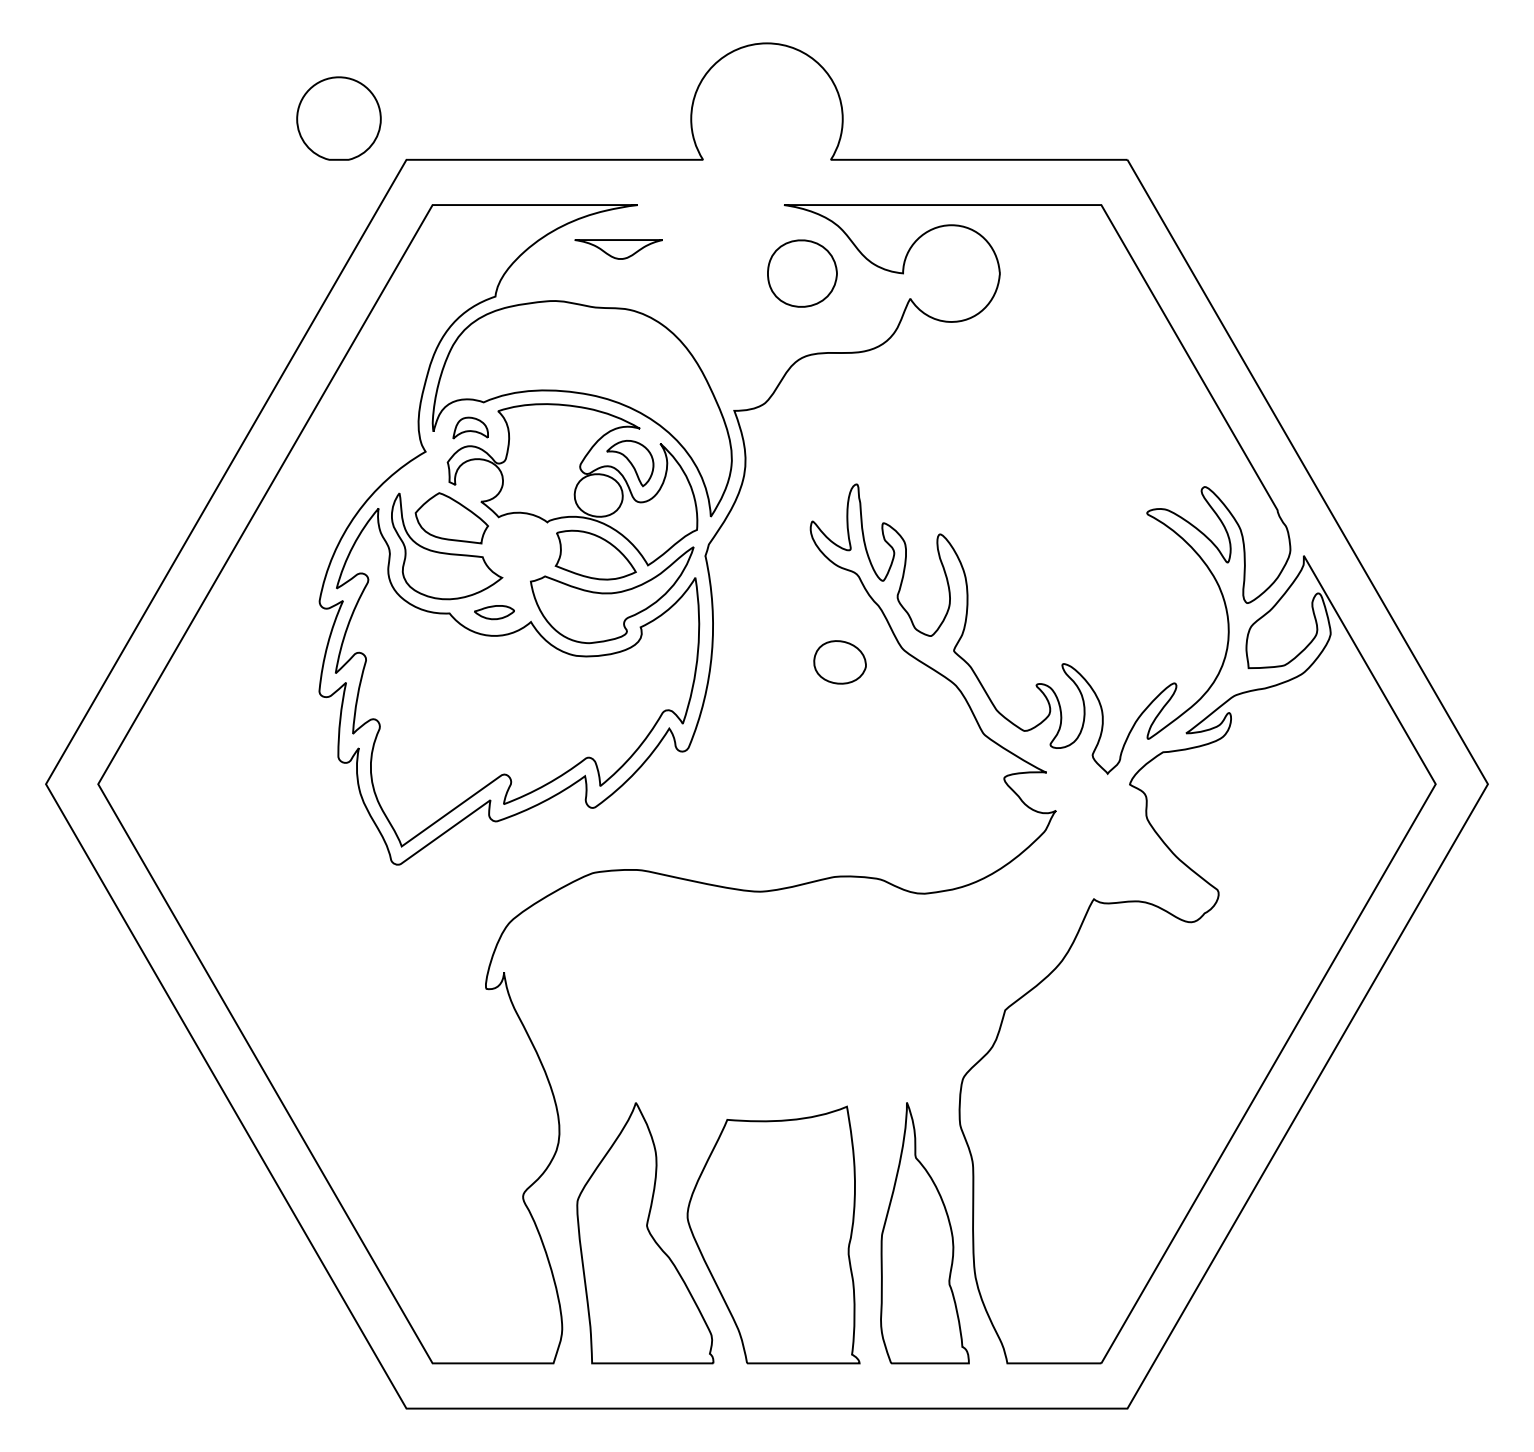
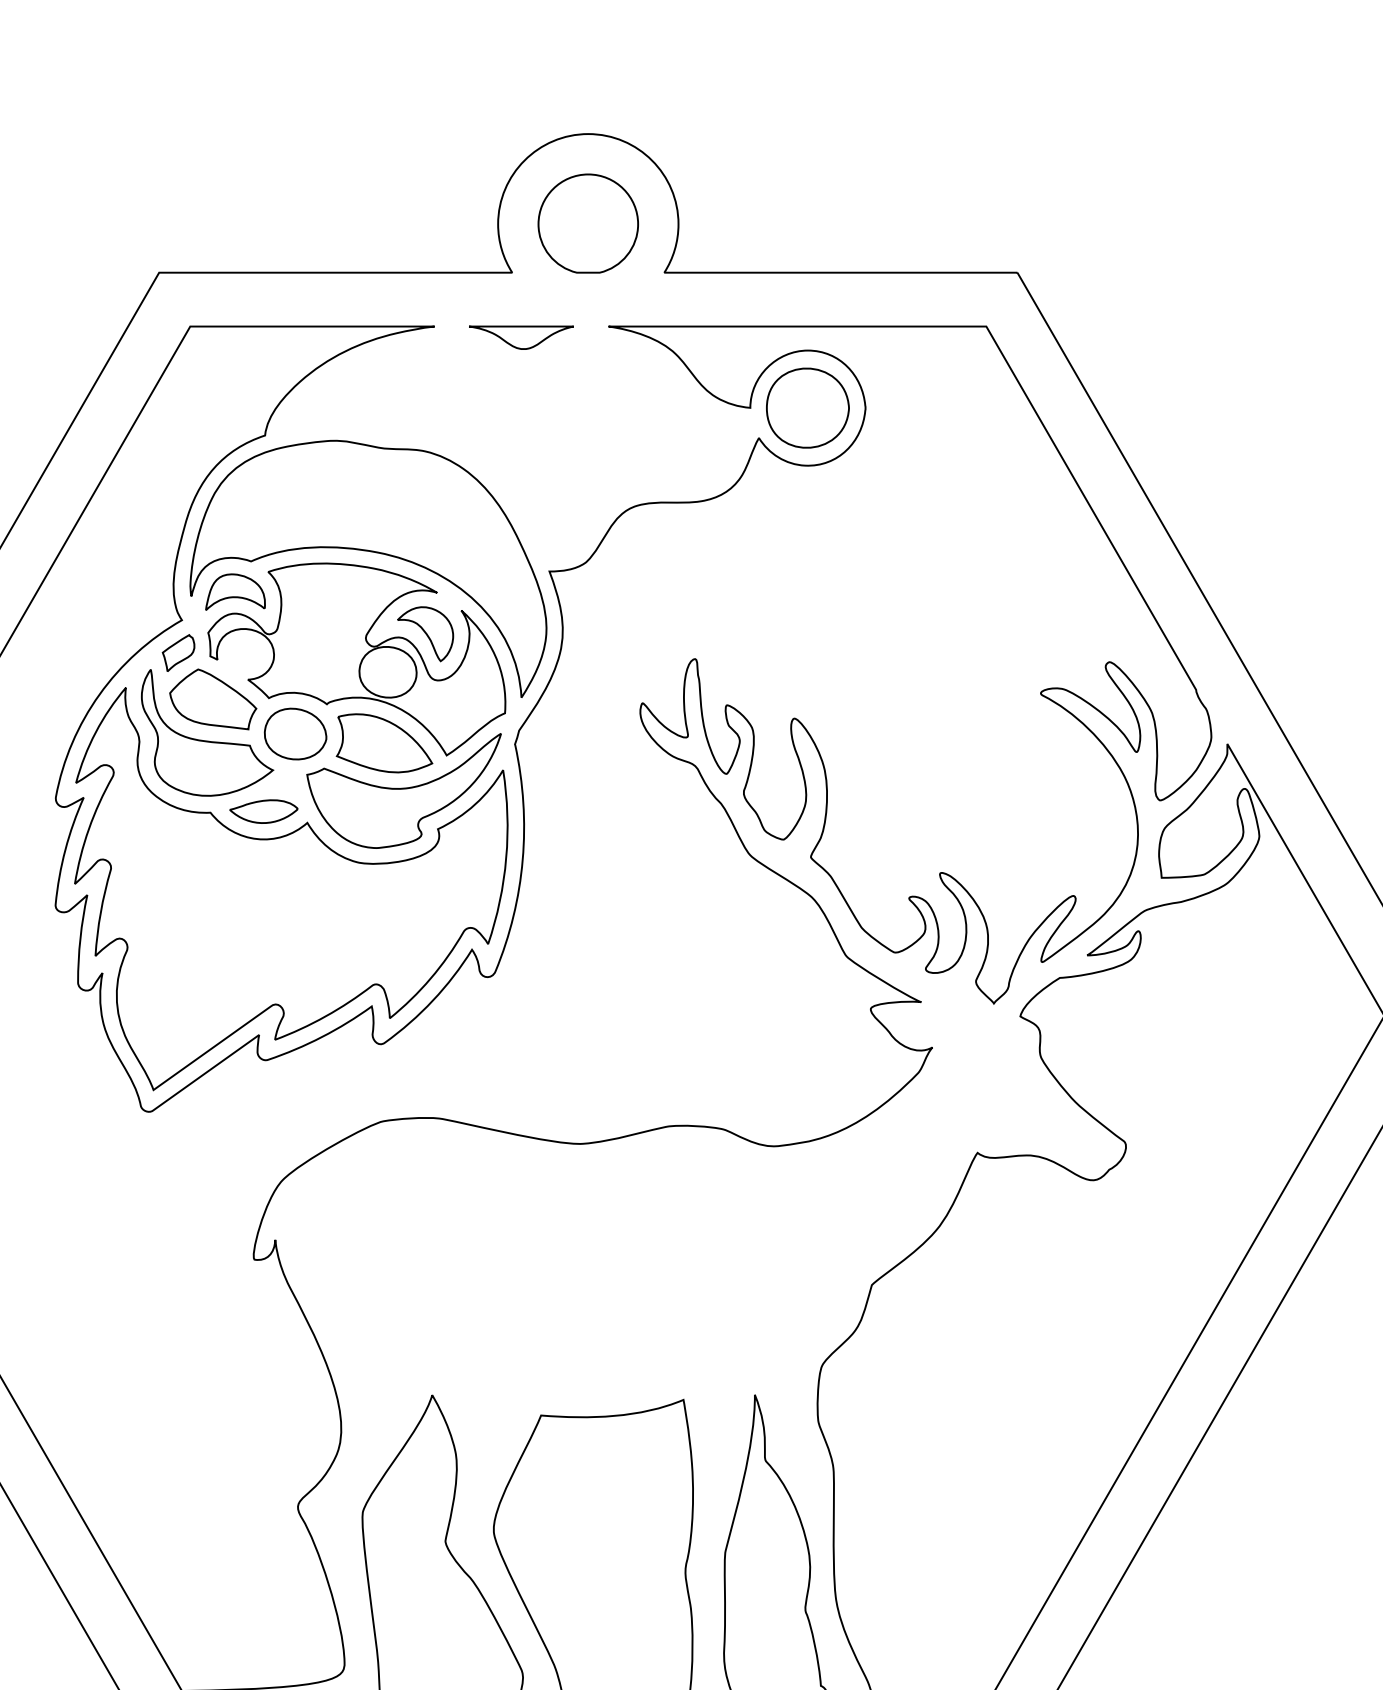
part: (338, 118) -> (587, 223), moved
part: (618, 249) -> (521, 337), moved
part: (802, 273) -> (807, 408), moved
part: (470, 427) -> (235, 591), size x1.43
part: (422, 479) -> (178, 653), added
part: (494, 612) -> (263, 811), size x1.43
part: (839, 662) -> (294, 734), moved

